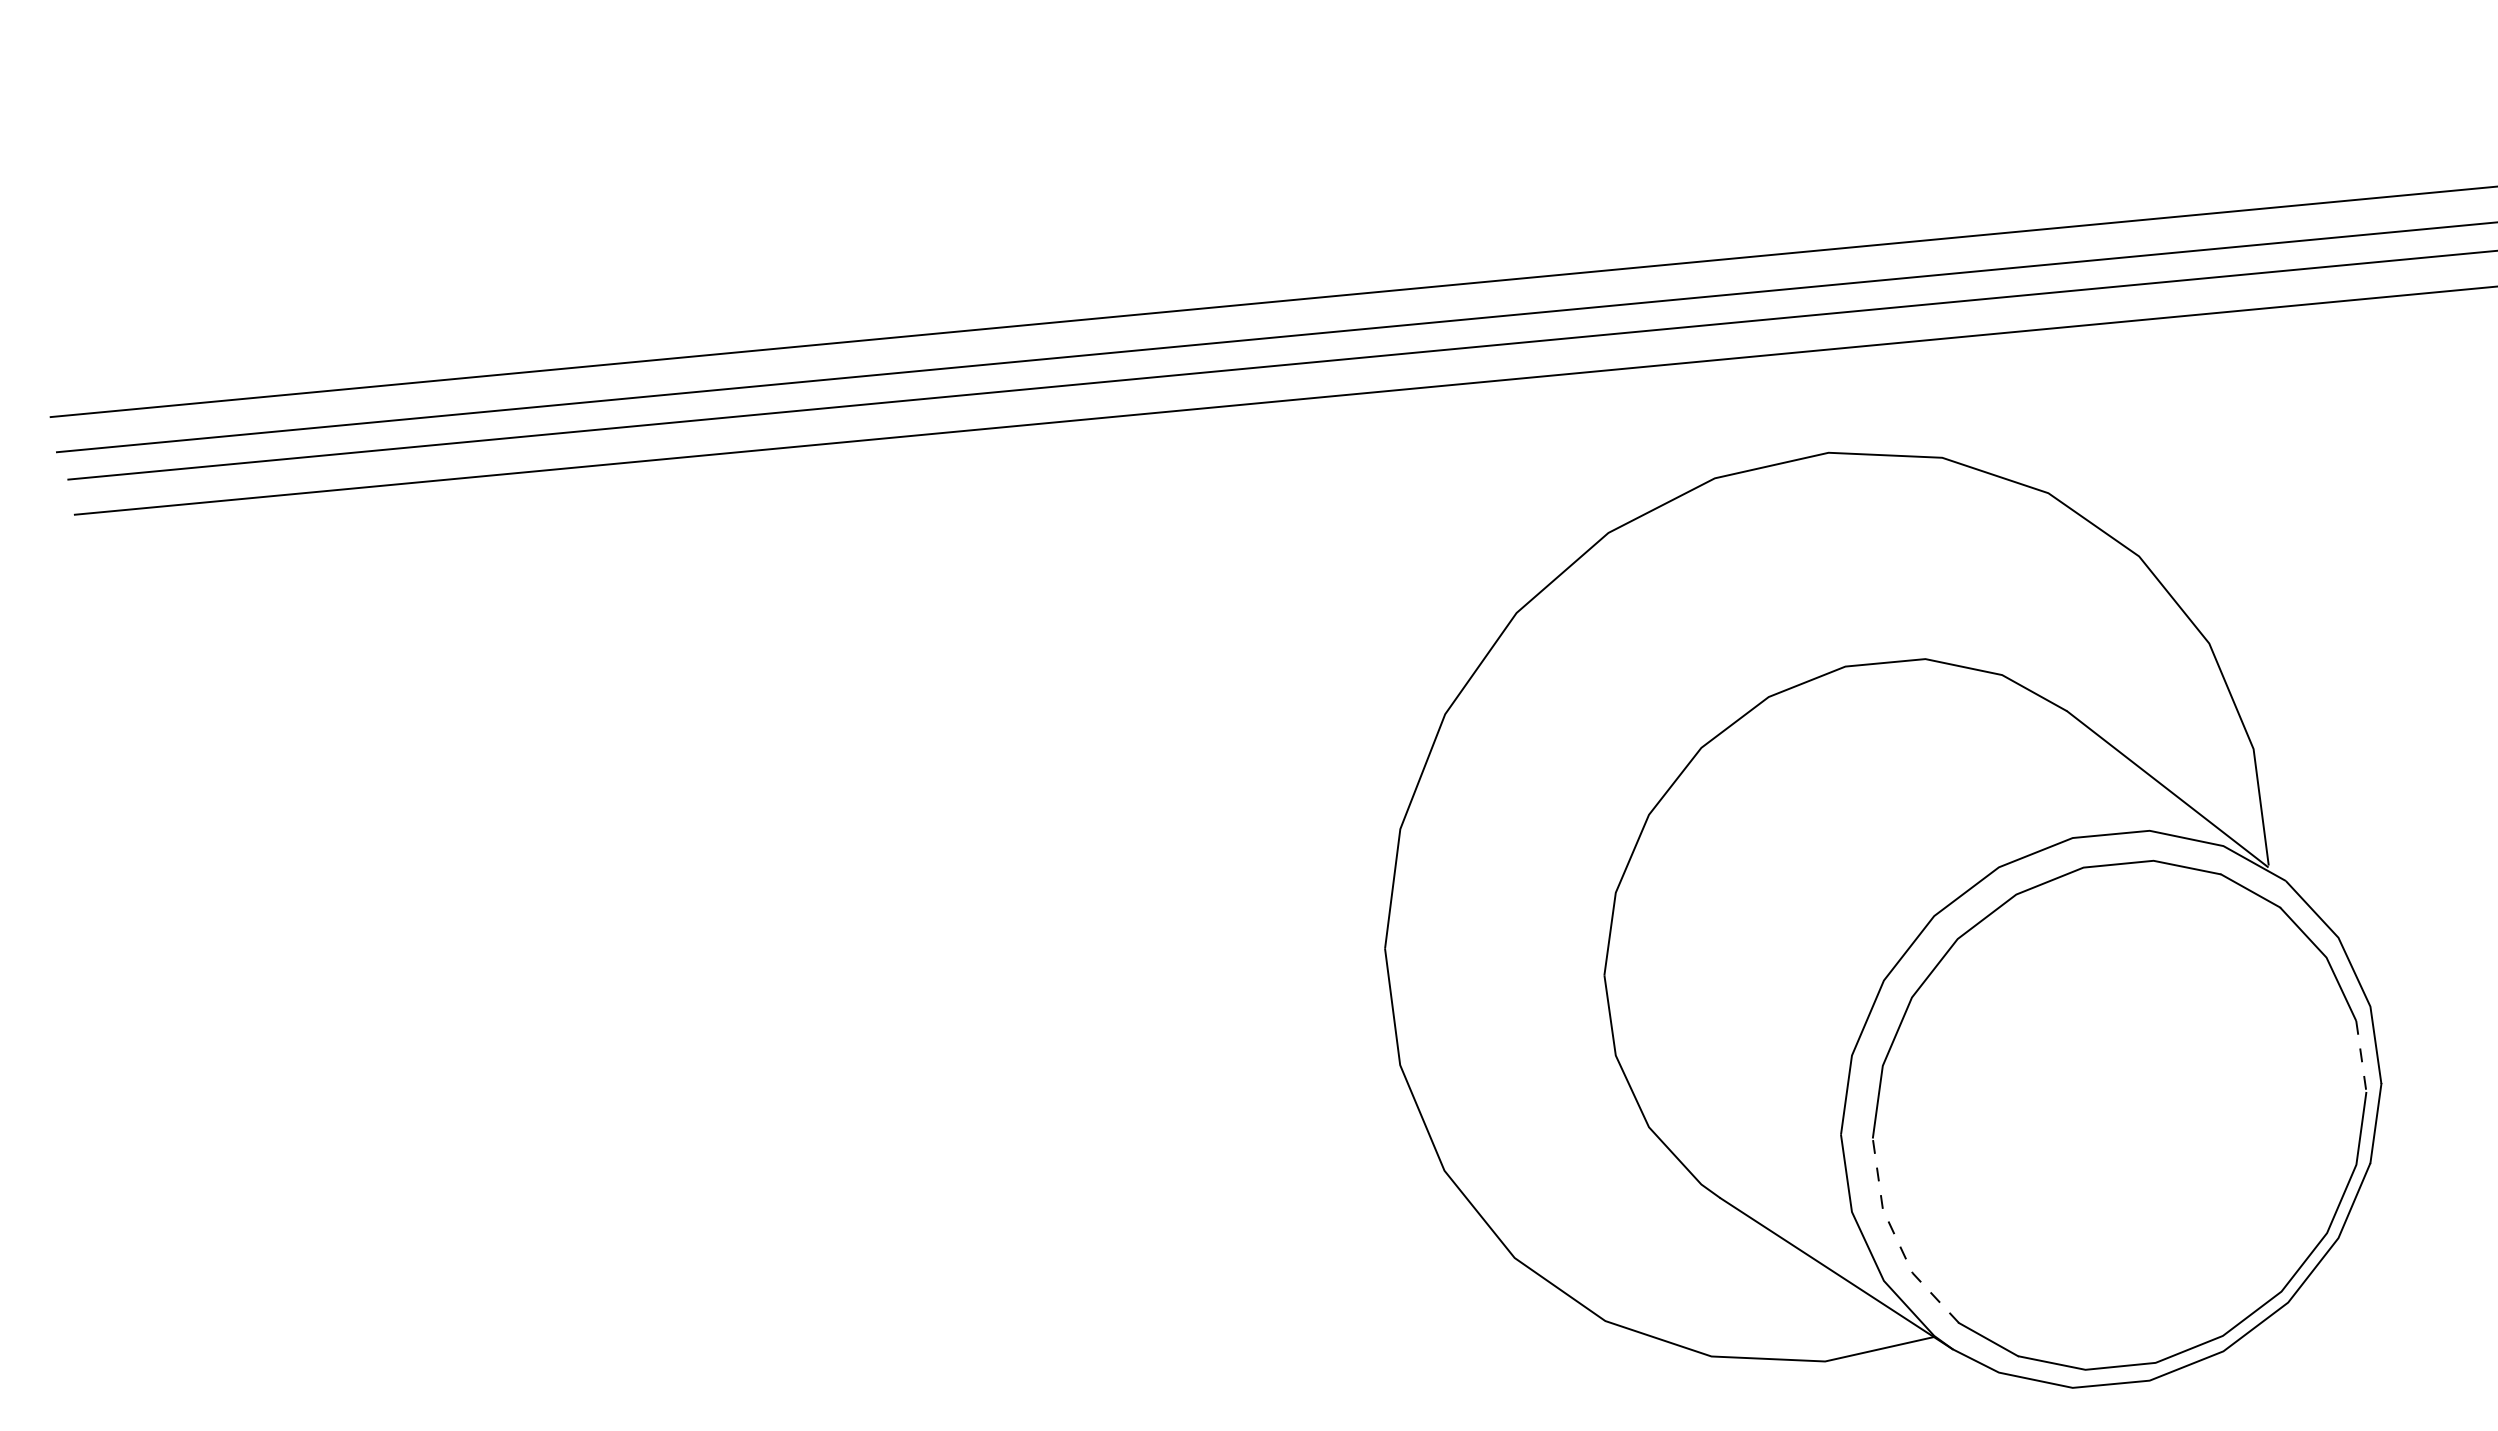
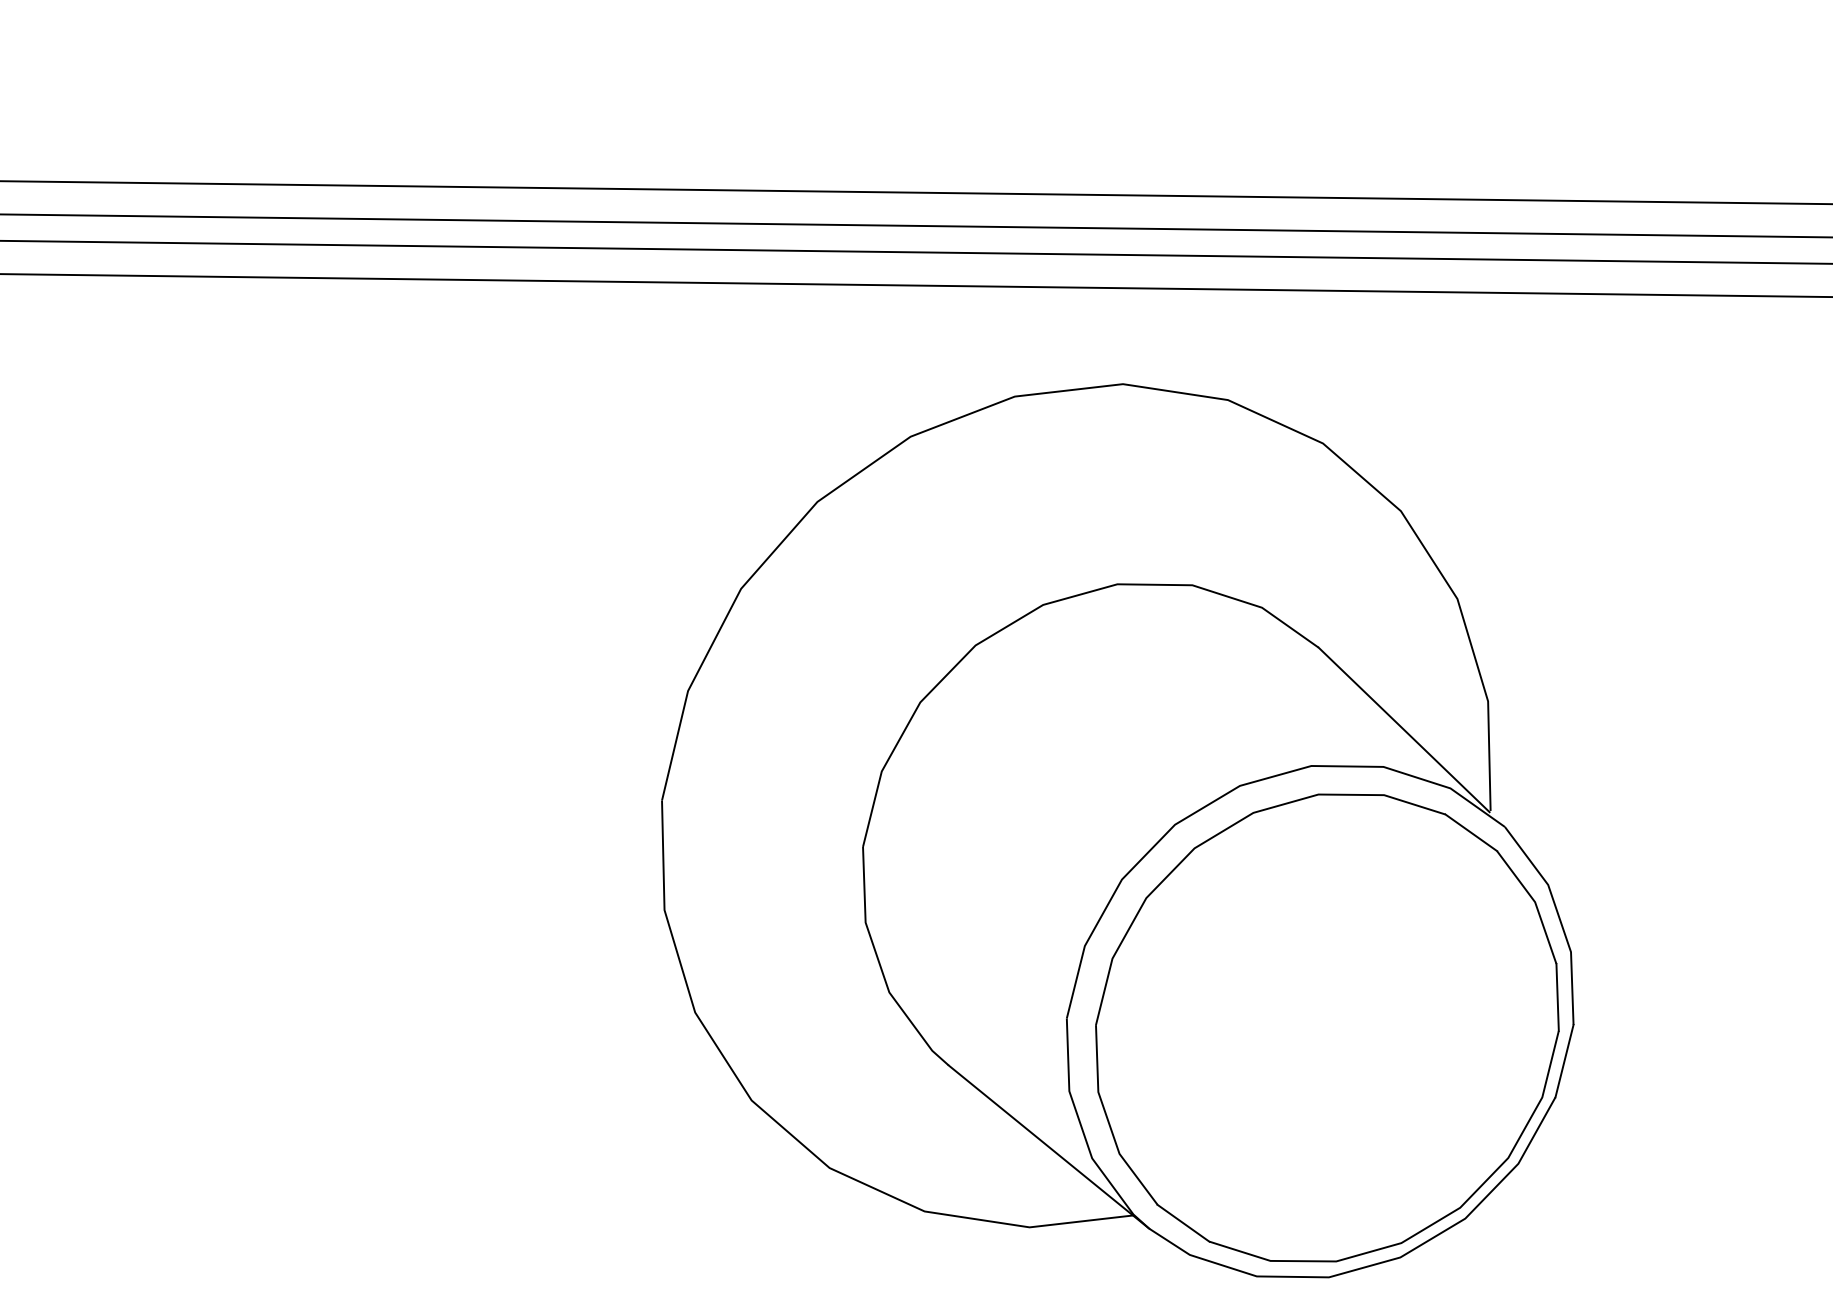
line: (2361, 1056) -> (1557, 997), dashed -> solid
line: (1896, 1239) -> (1107, 1121), dashed -> solid

